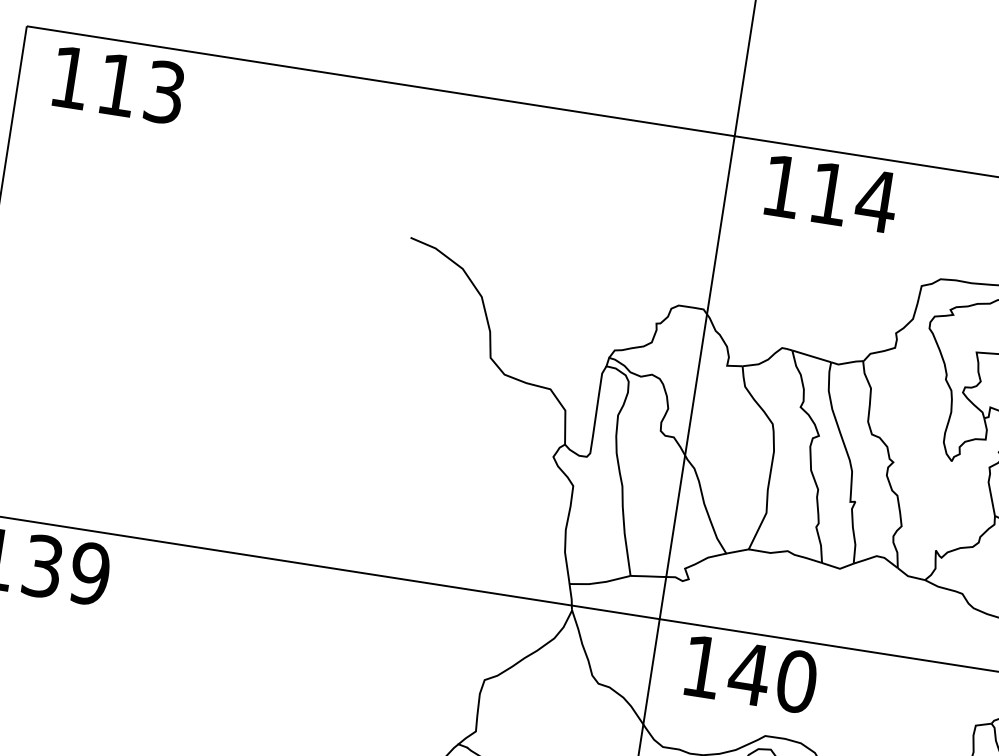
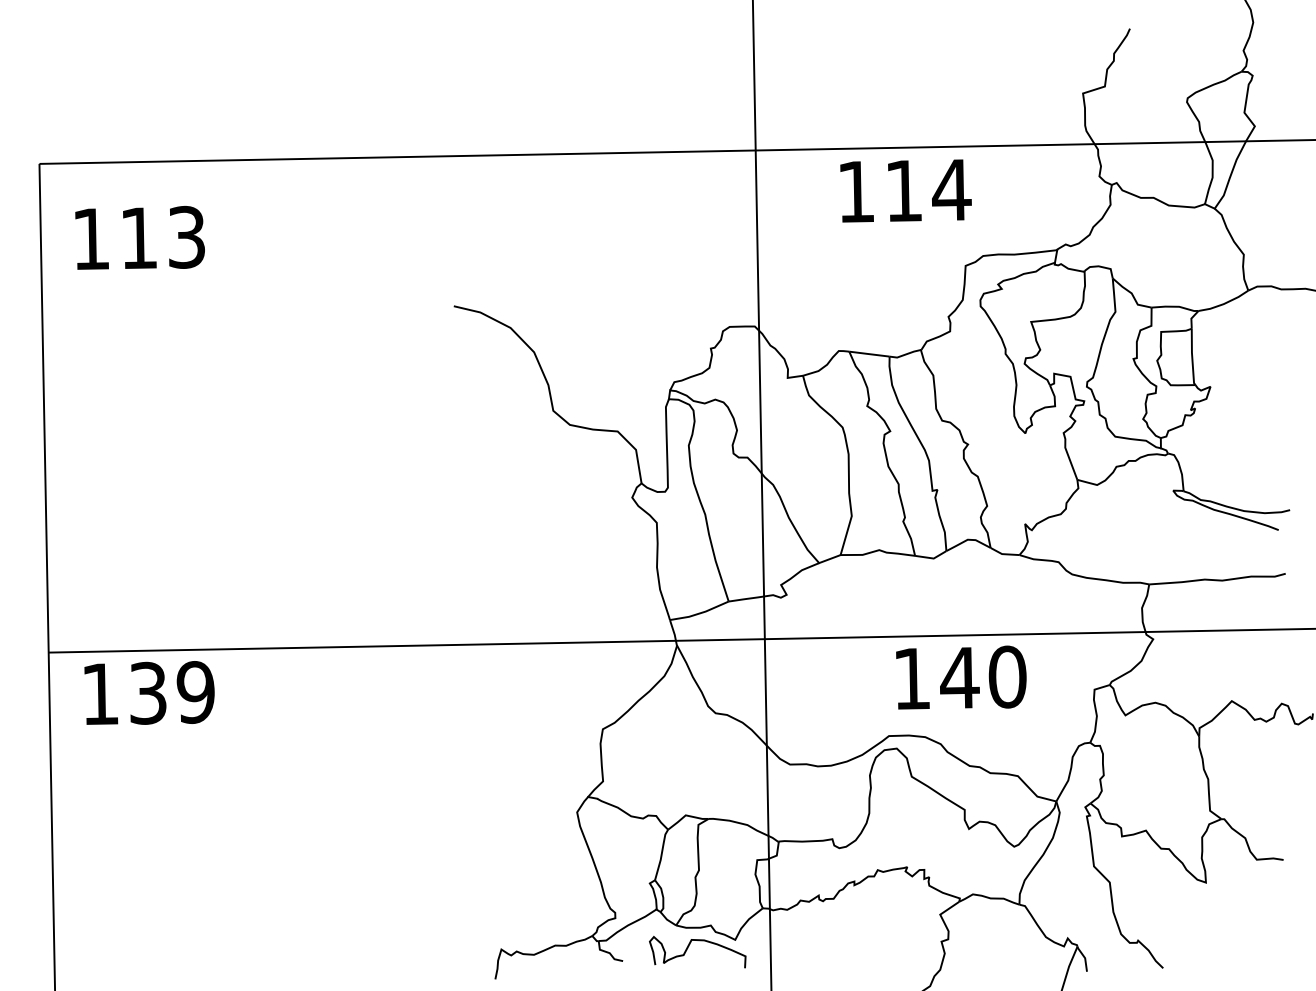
text: (118, 84) -> (139, 237), moved
text: (831, 193) -> (905, 190), moved
text: (751, 674) -> (961, 677), moved

